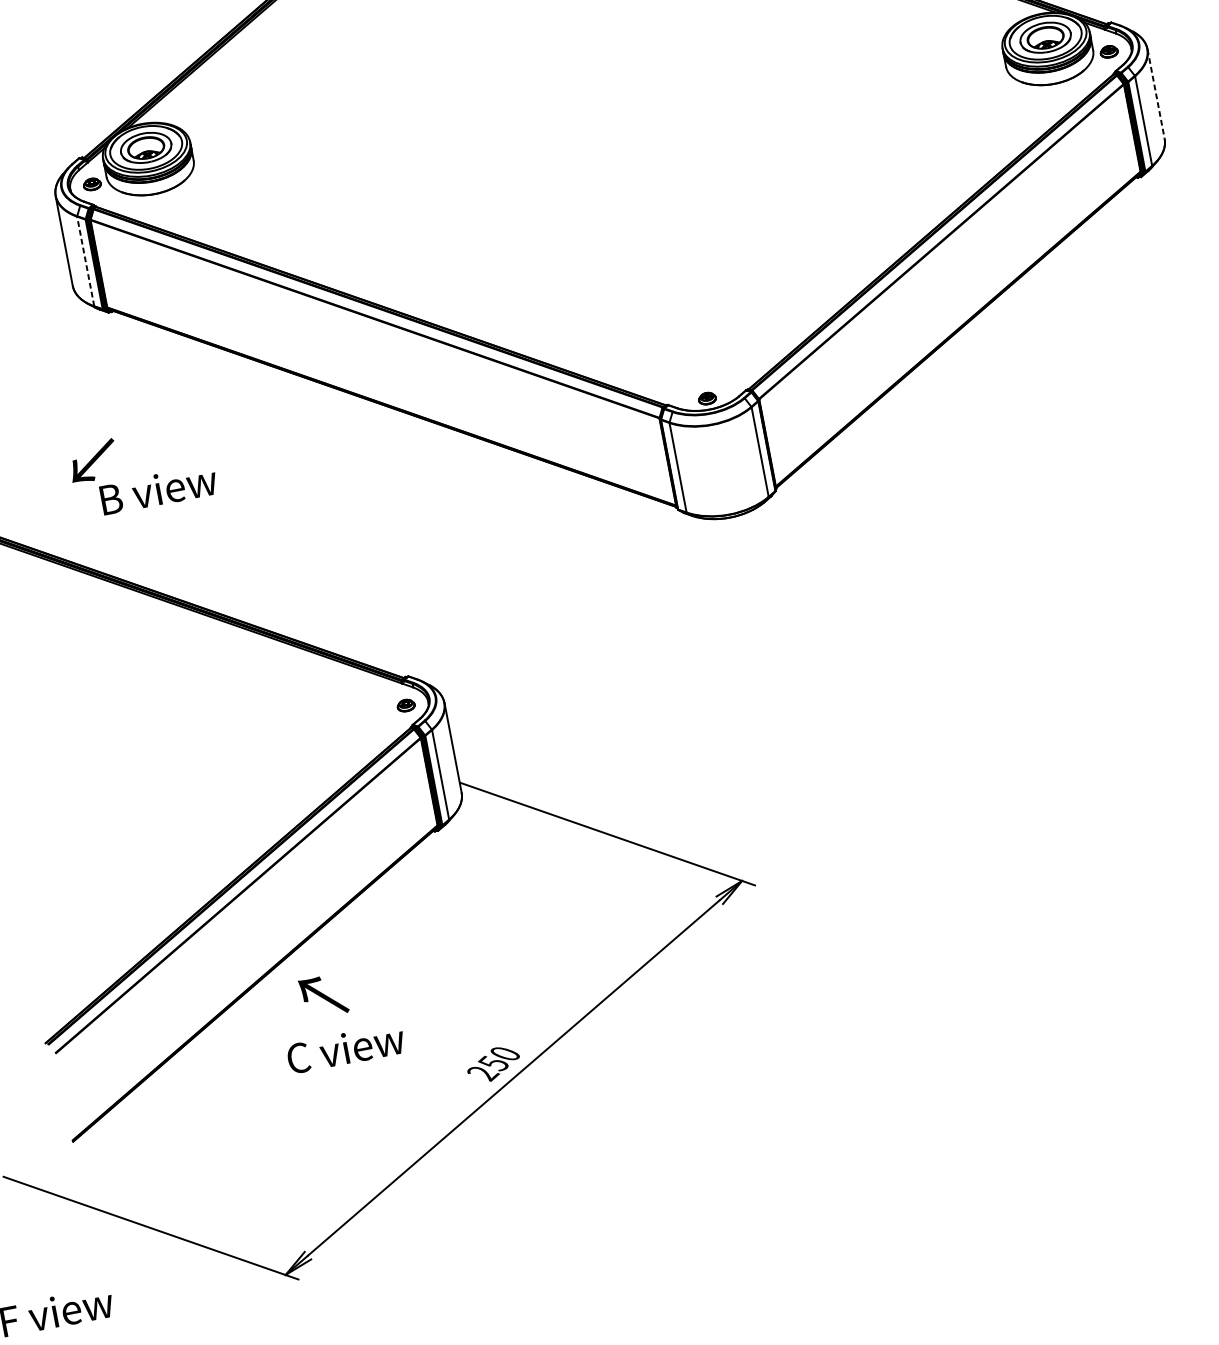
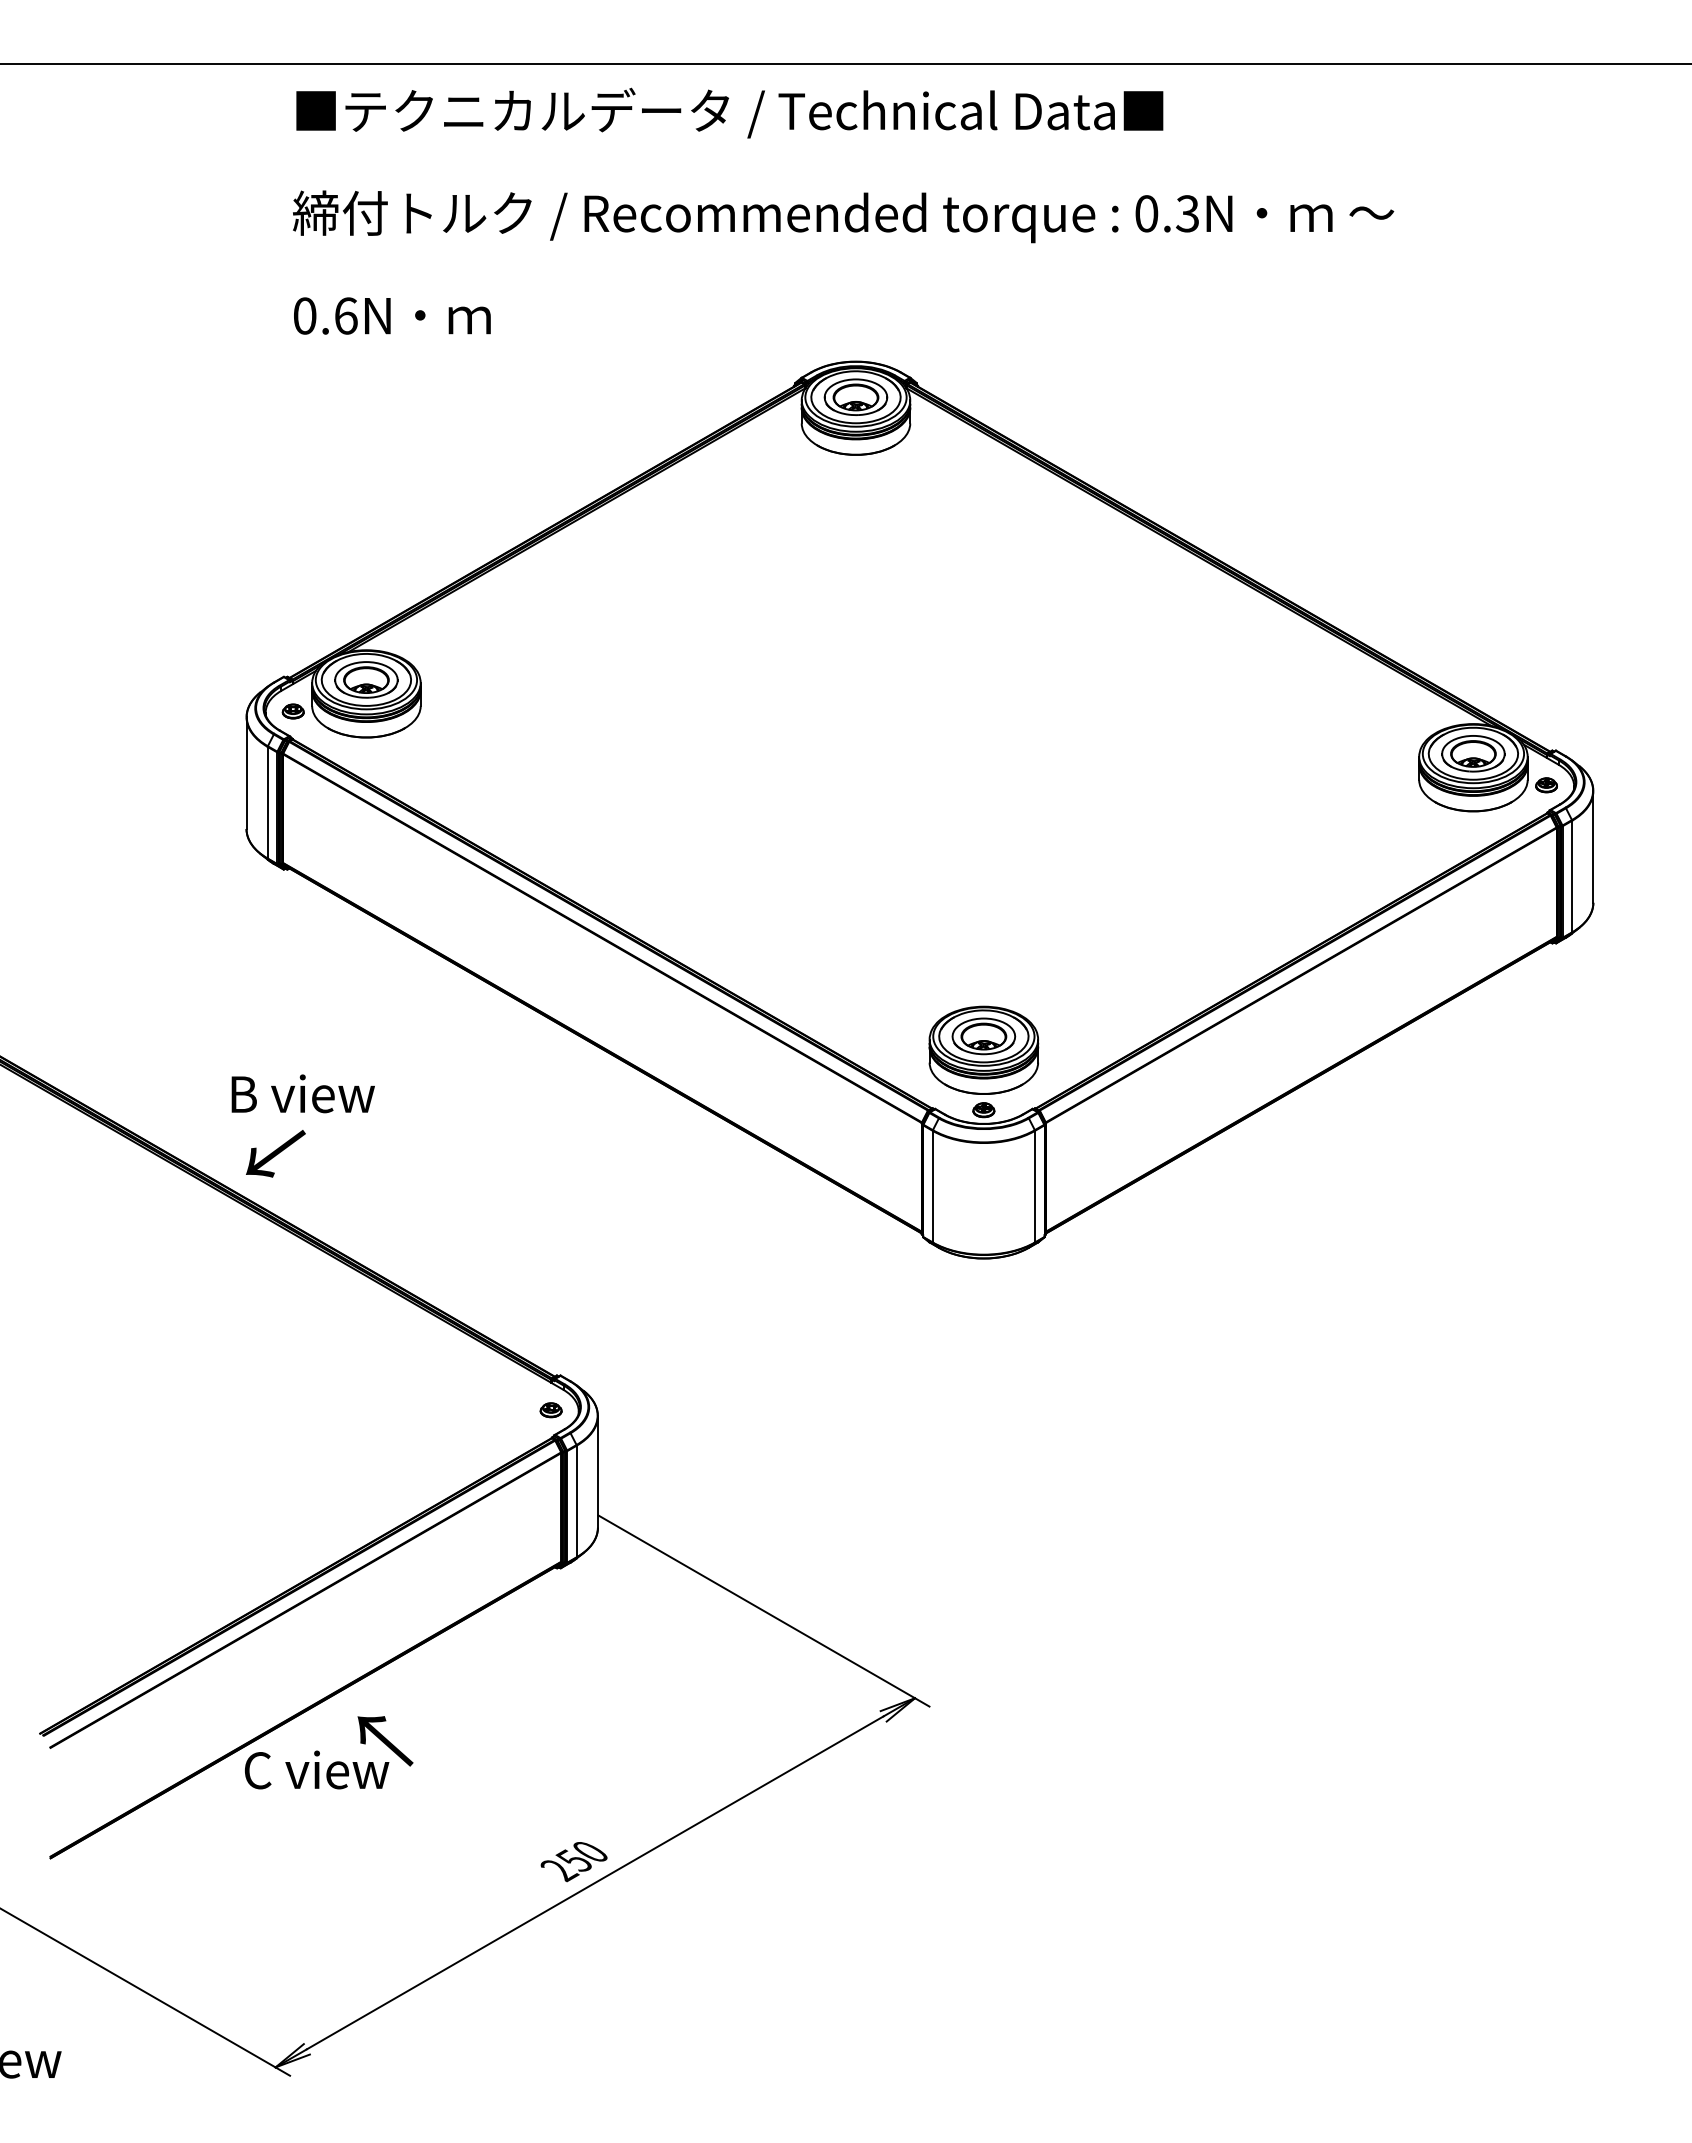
line: (1156, 94) -> (1593, 847), dashed -> solid
line: (85, 261) -> (267, 802), dashed -> solid
part: (697, 349) -> (983, 1049), added
text: (92, 461) -> (275, 1153), moved
text: (346, 1048) -> (317, 1769), moved

